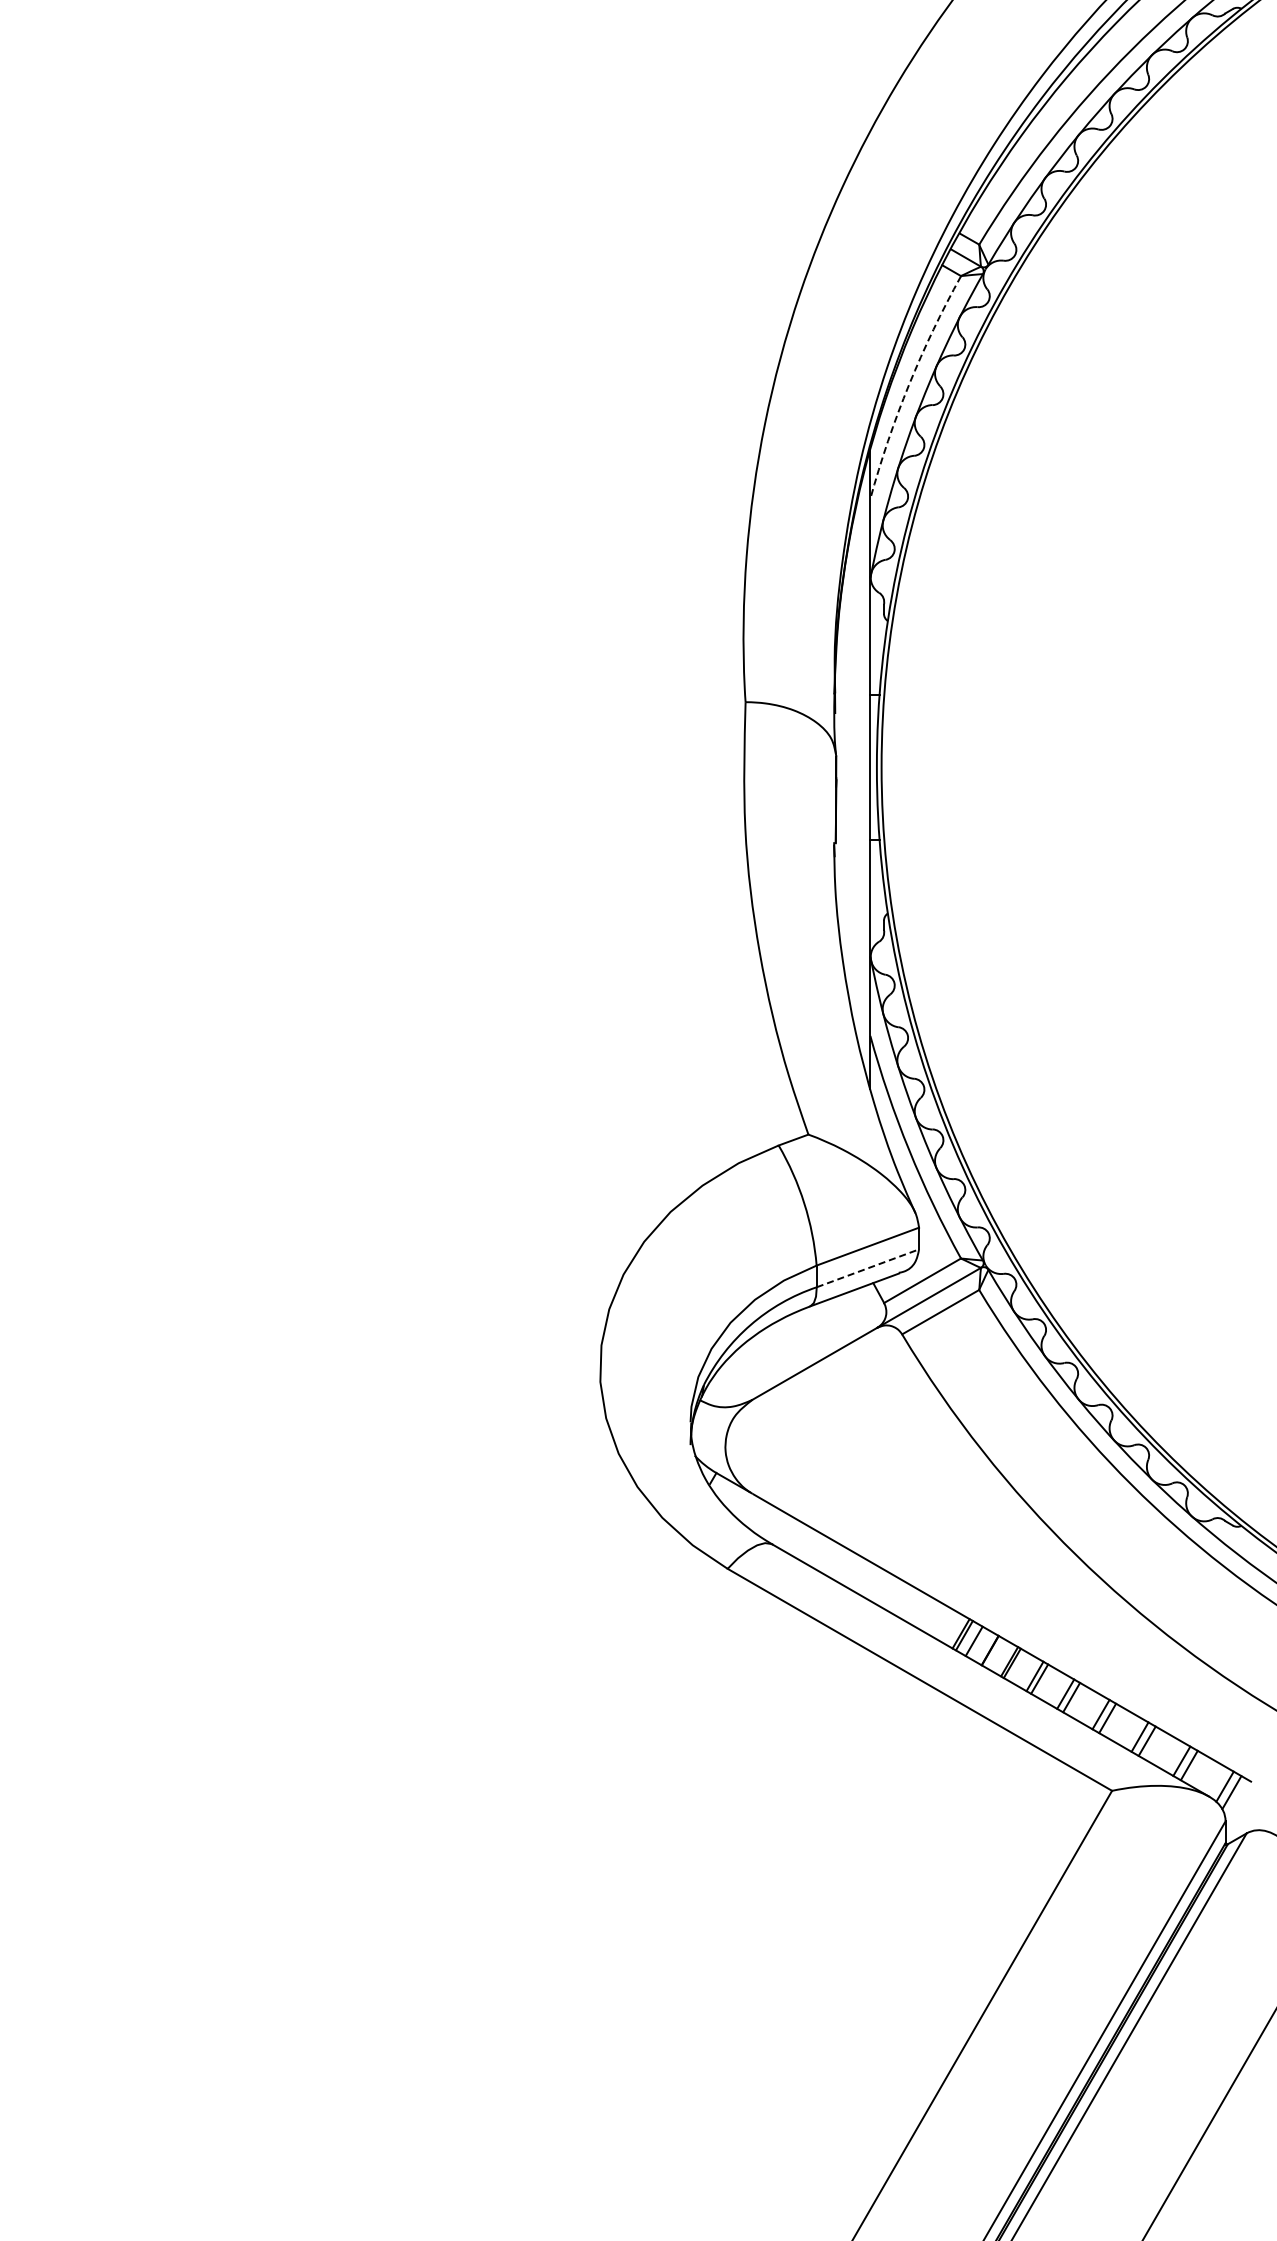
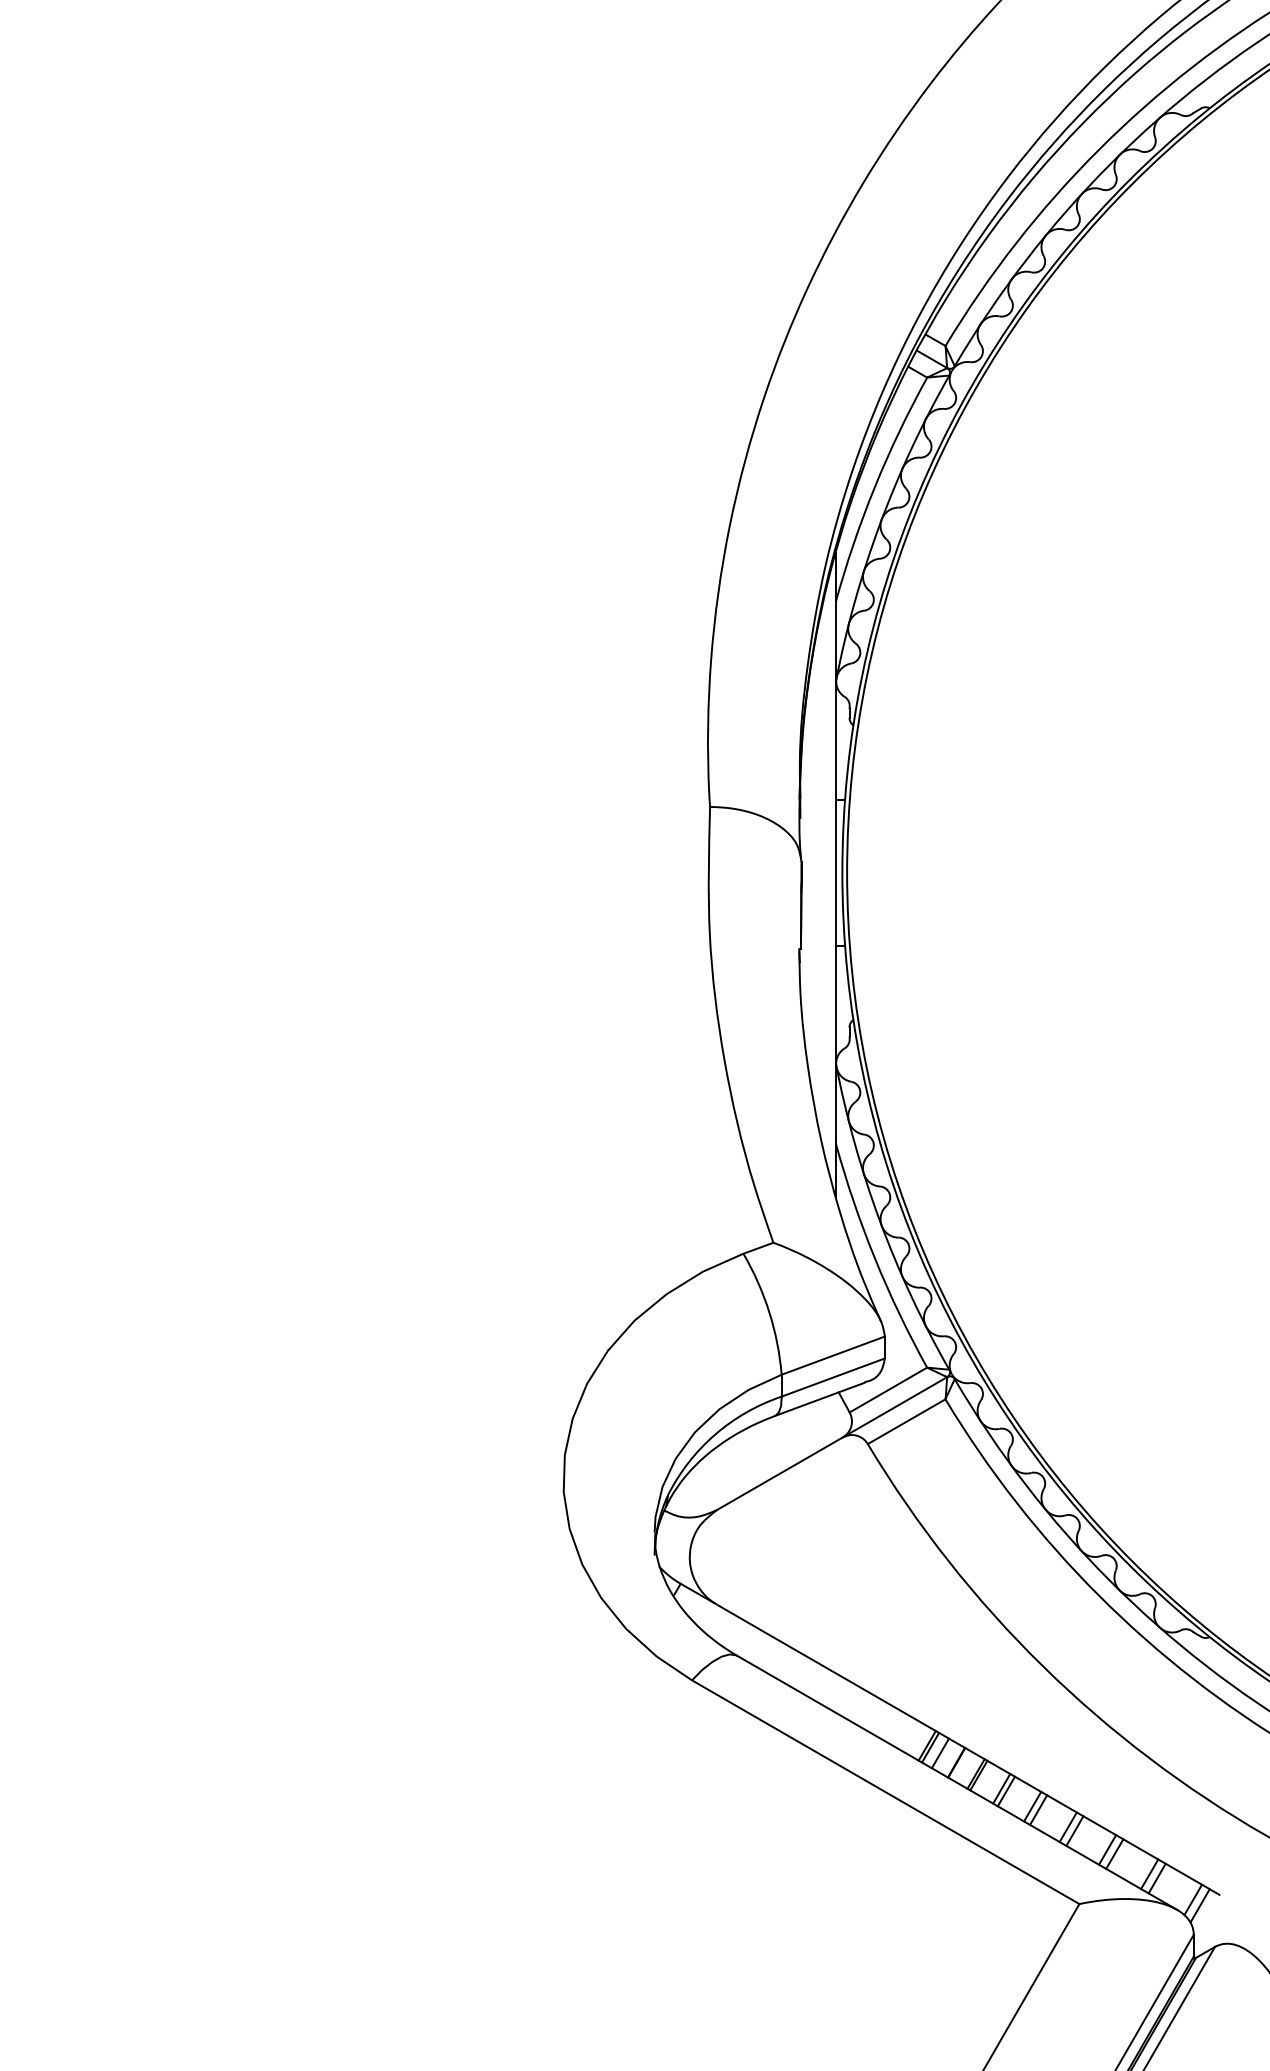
arc: (909, 384) -> (875, 486), dashed -> solid
line: (867, 1268) -> (832, 1377), dashed -> solid

